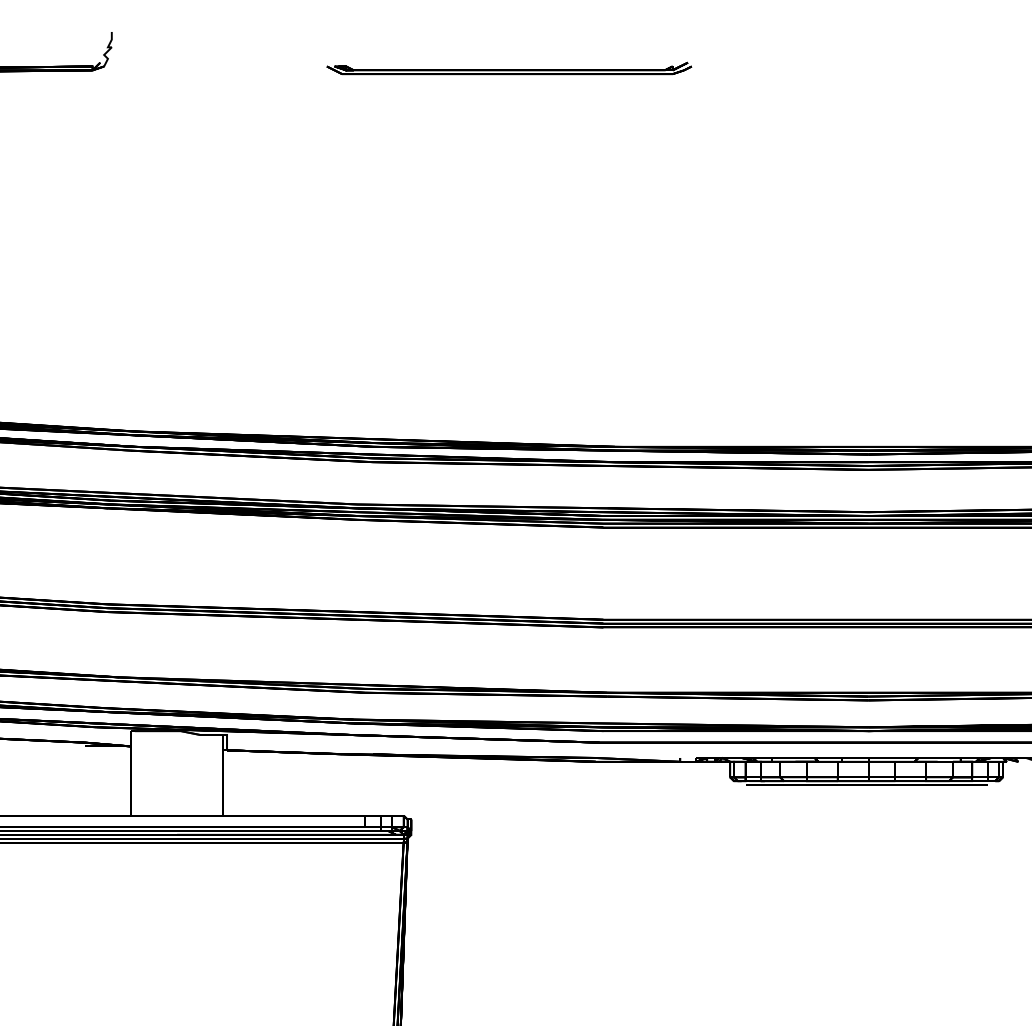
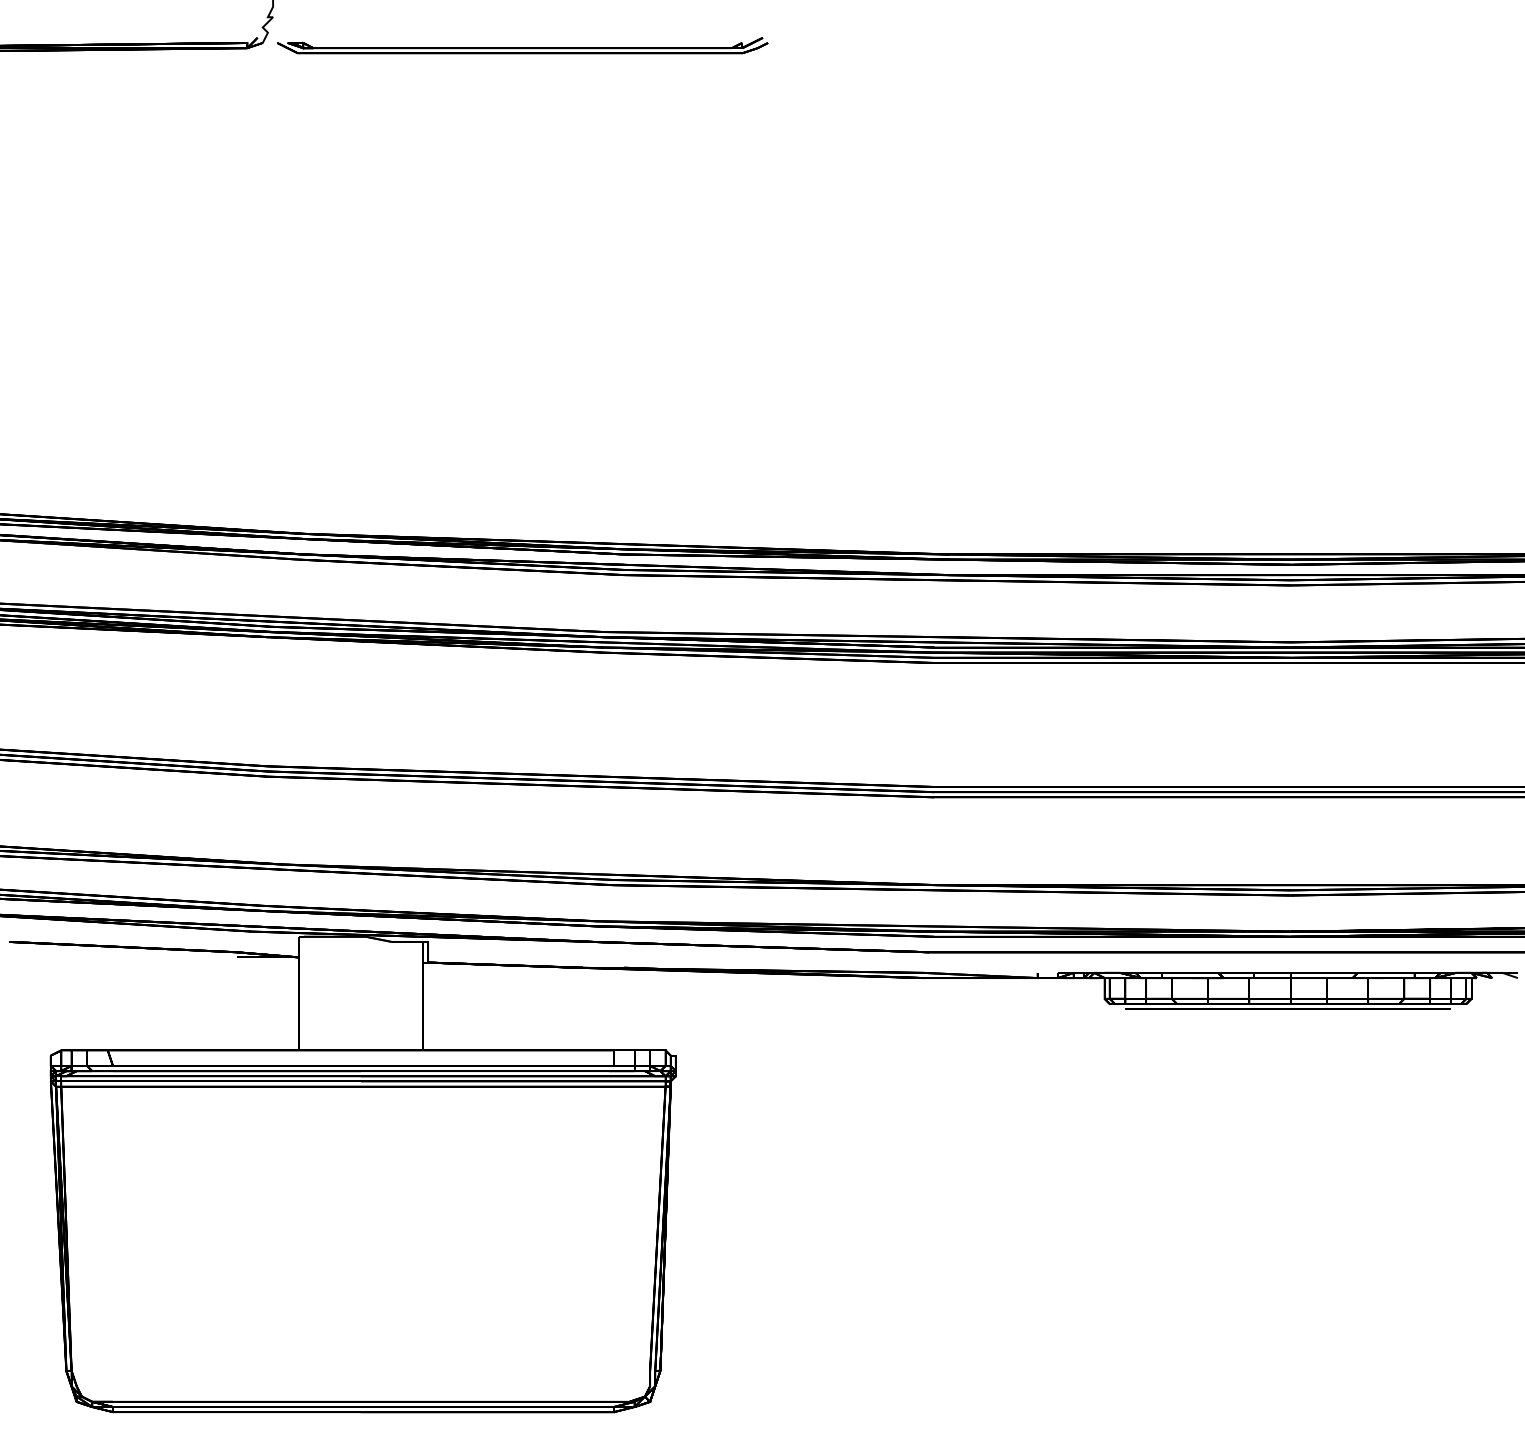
part: (509, 68) -> (522, 45), moved

